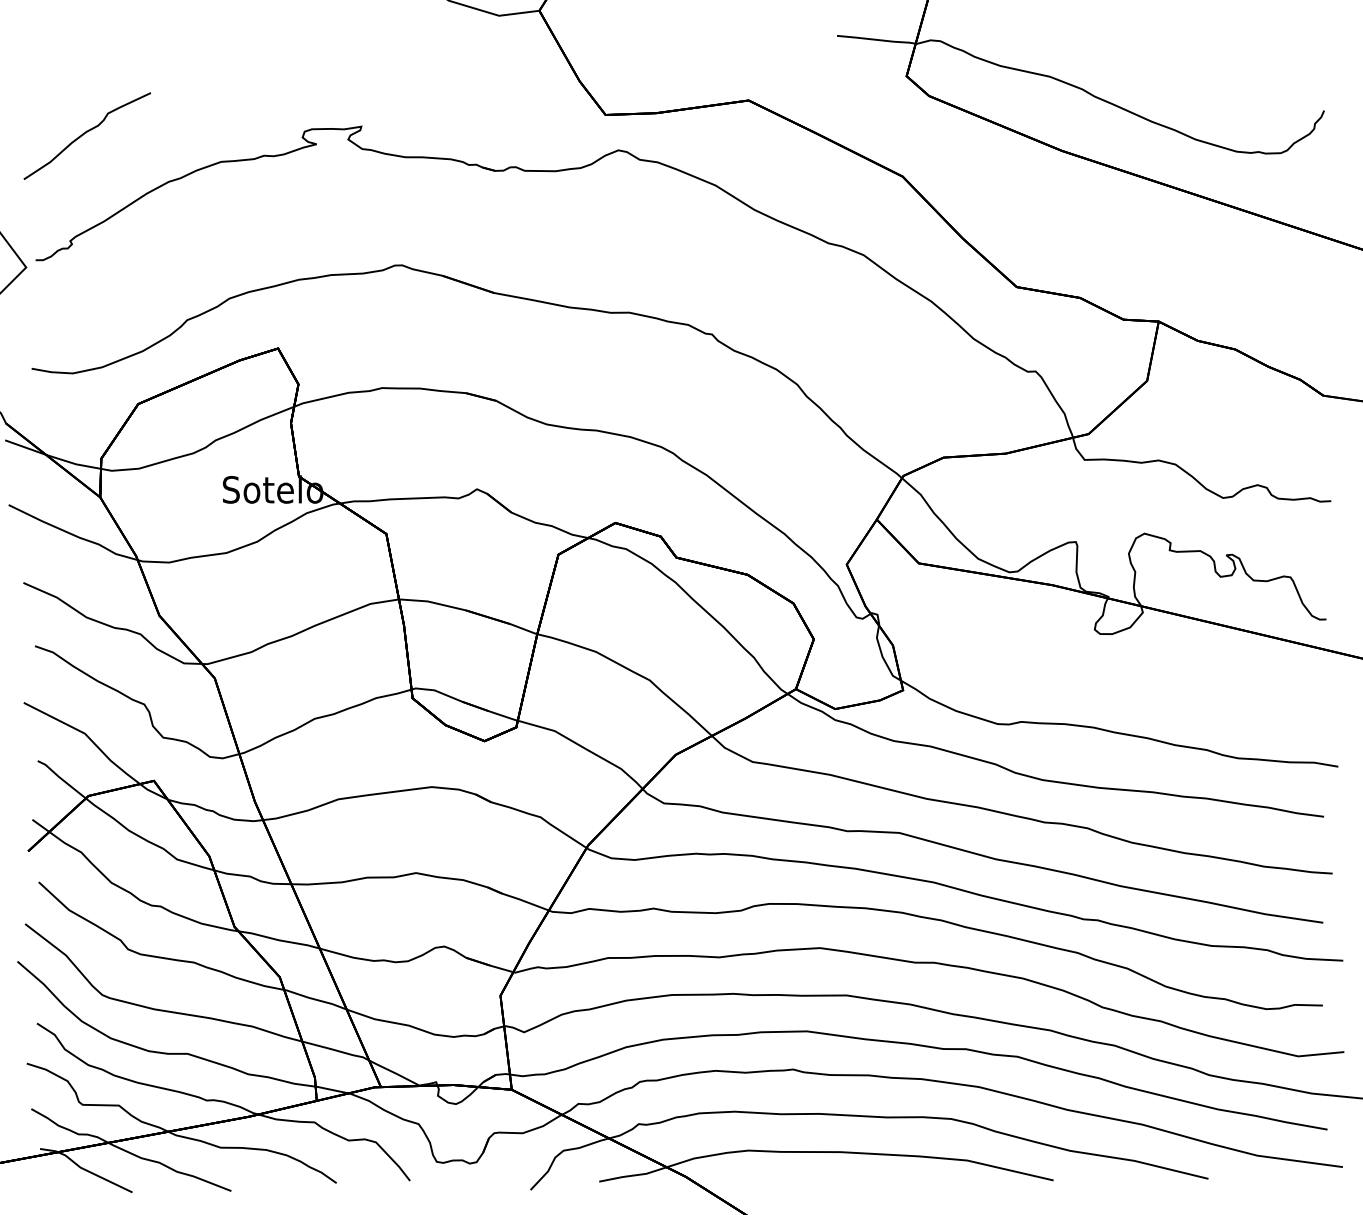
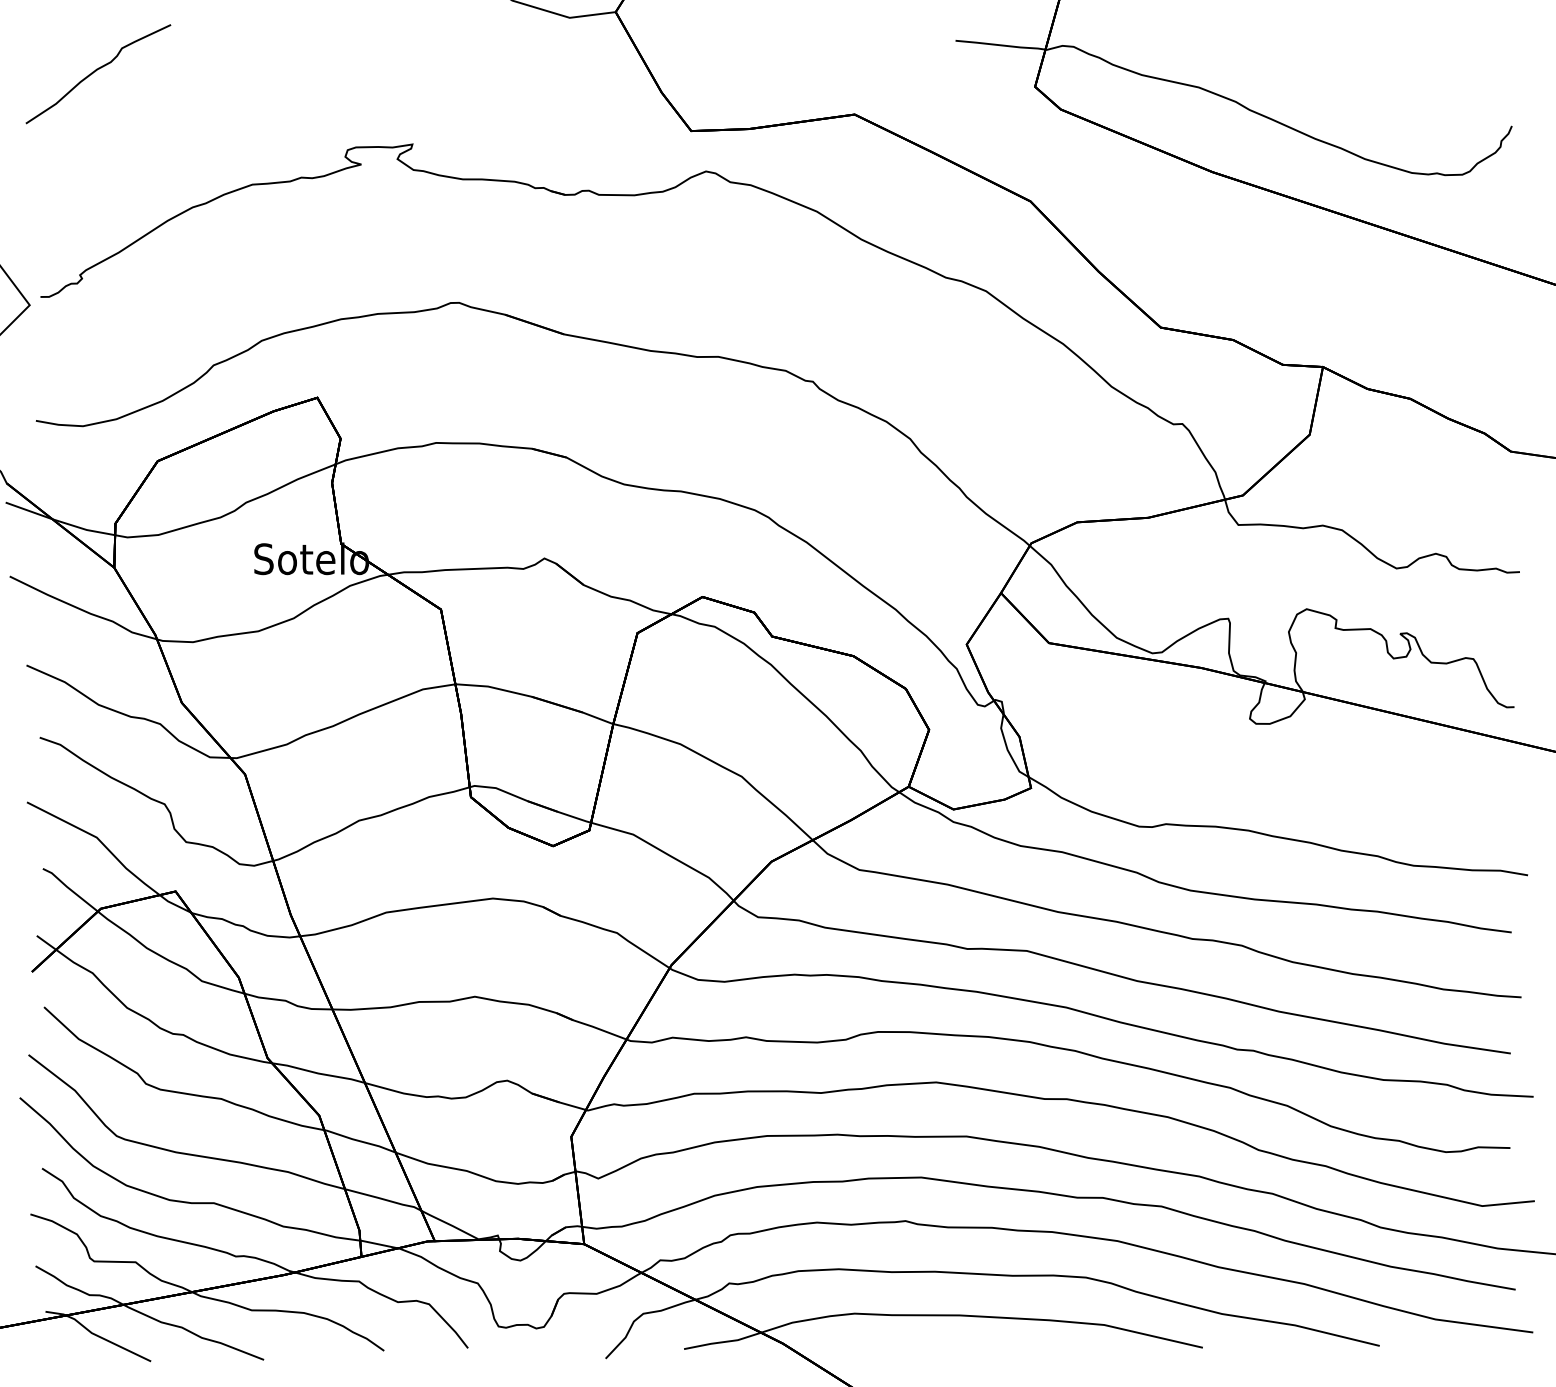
curve: (86, 133) -> (97, 71), moved

